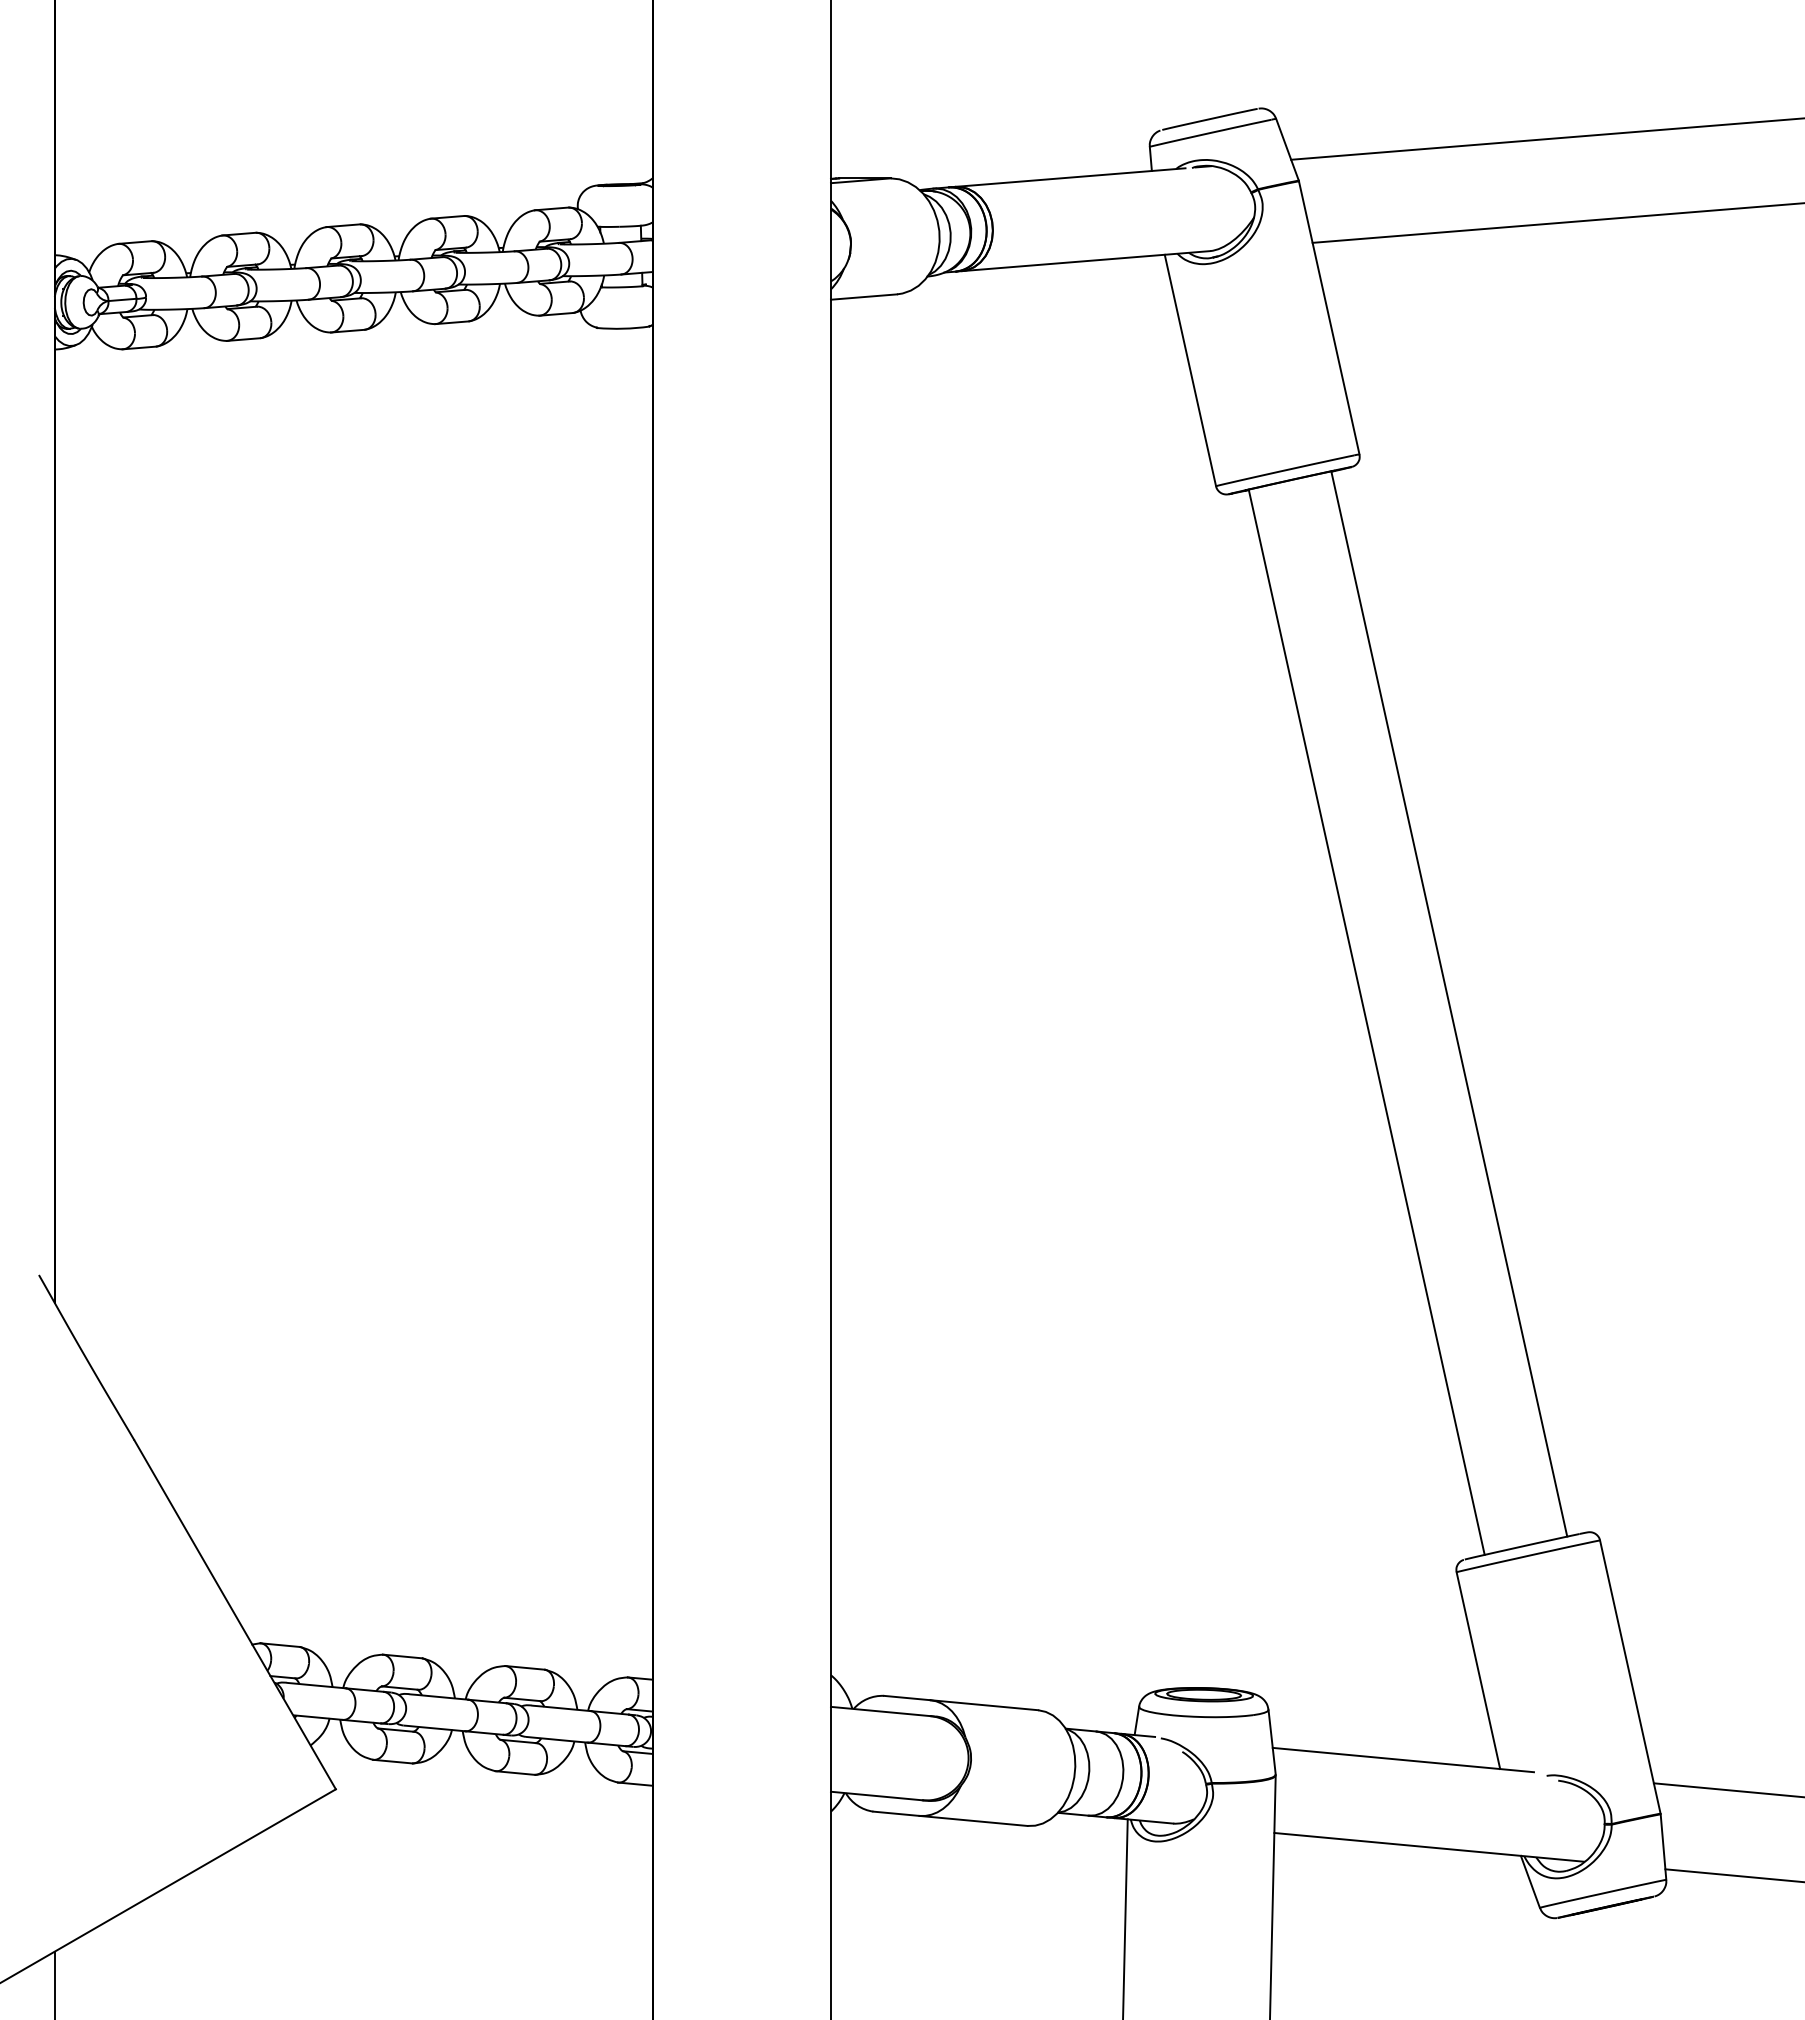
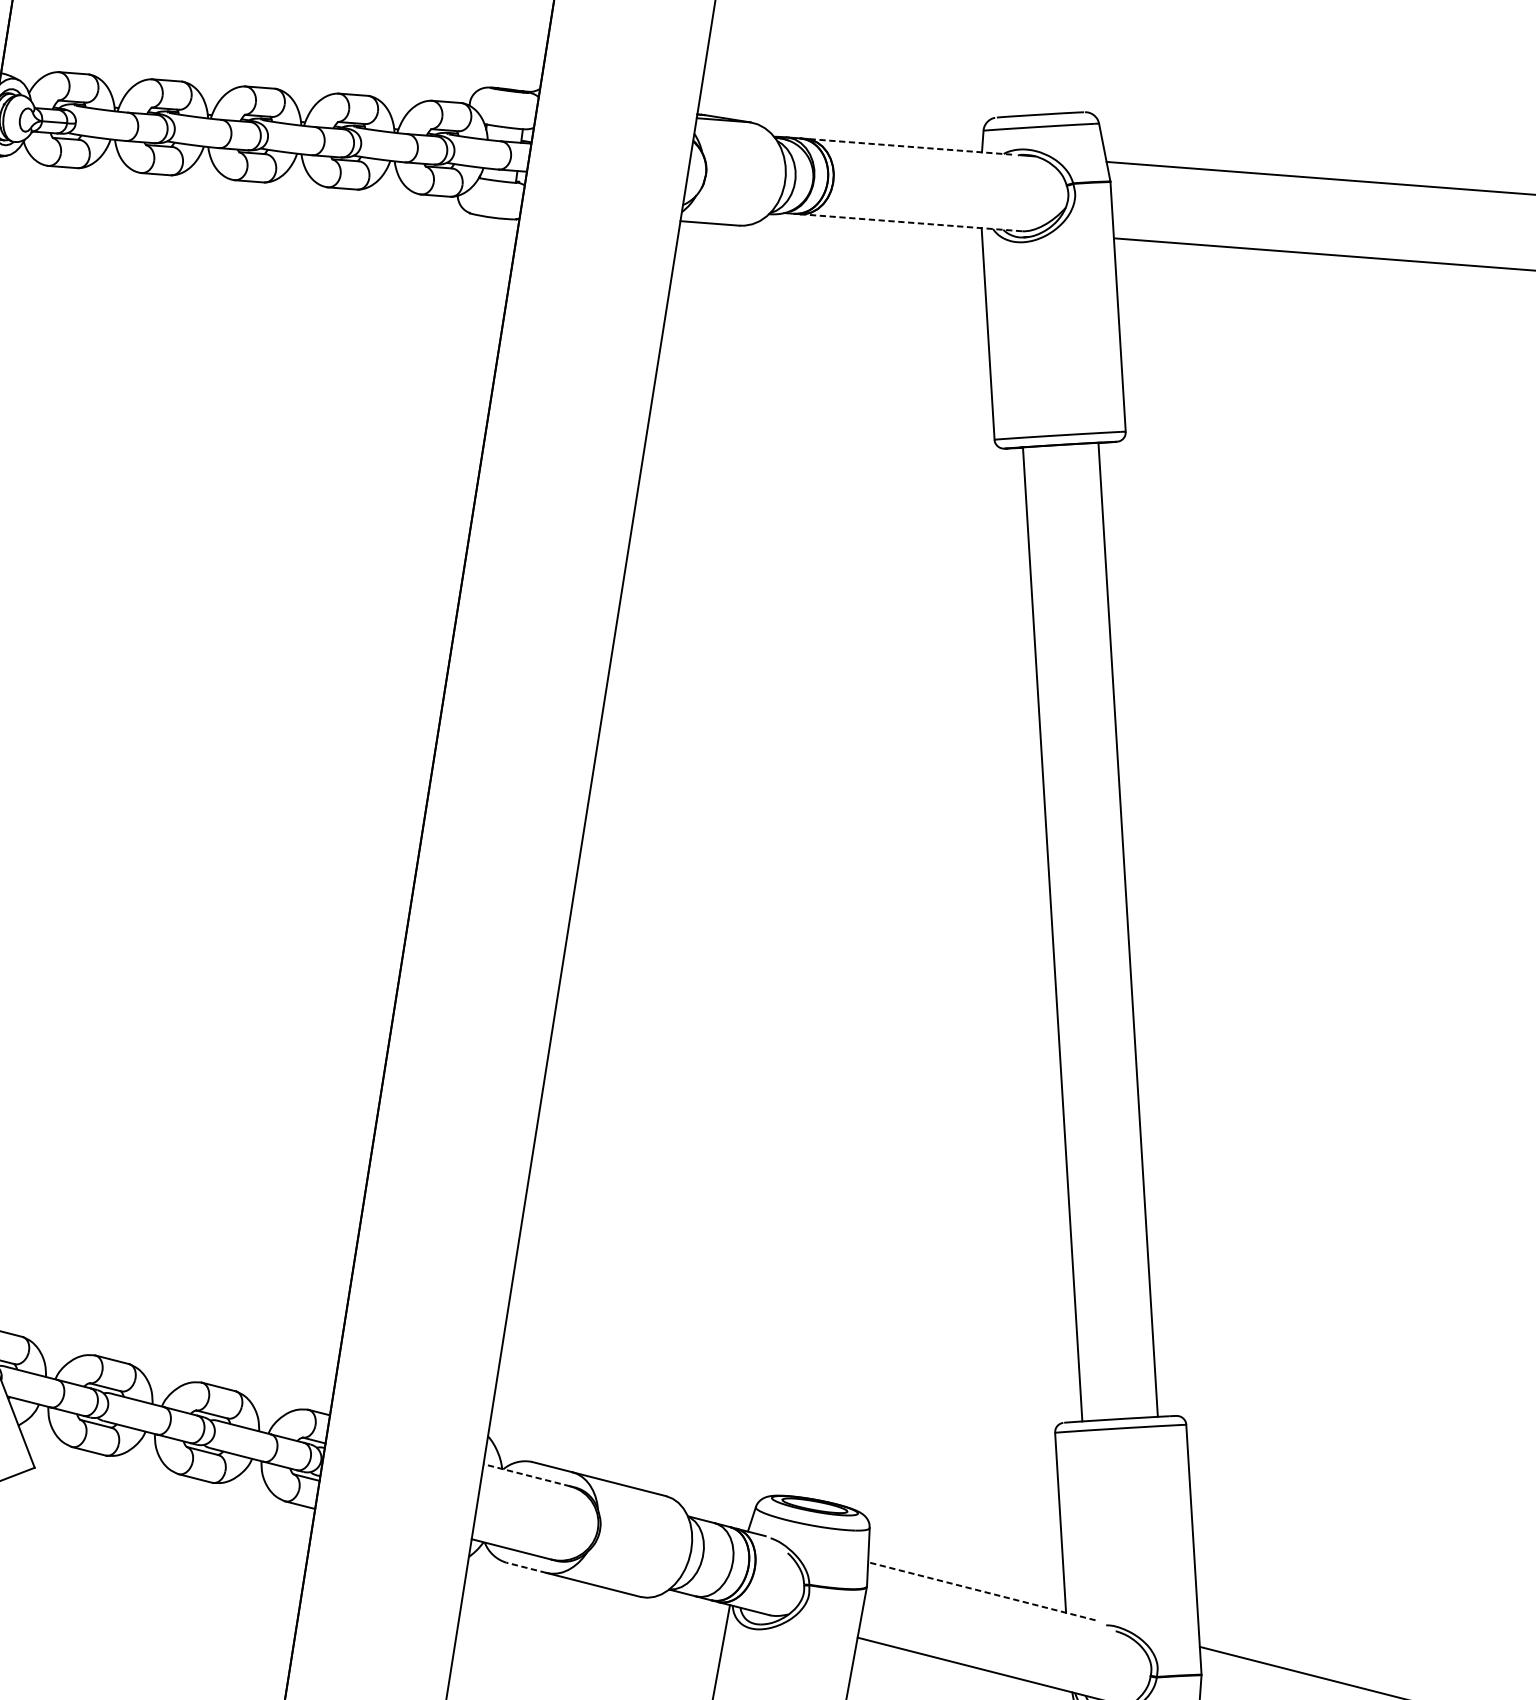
line: (1070, 177) -> (909, 146), solid -> dashed
line: (1086, 261) -> (911, 223), solid -> dashed
line: (880, 1711) -> (526, 1475), solid -> dashed
line: (1402, 1760) -> (980, 1591), solid -> dashed
line: (895, 1813) -> (525, 1567), solid -> dashed

